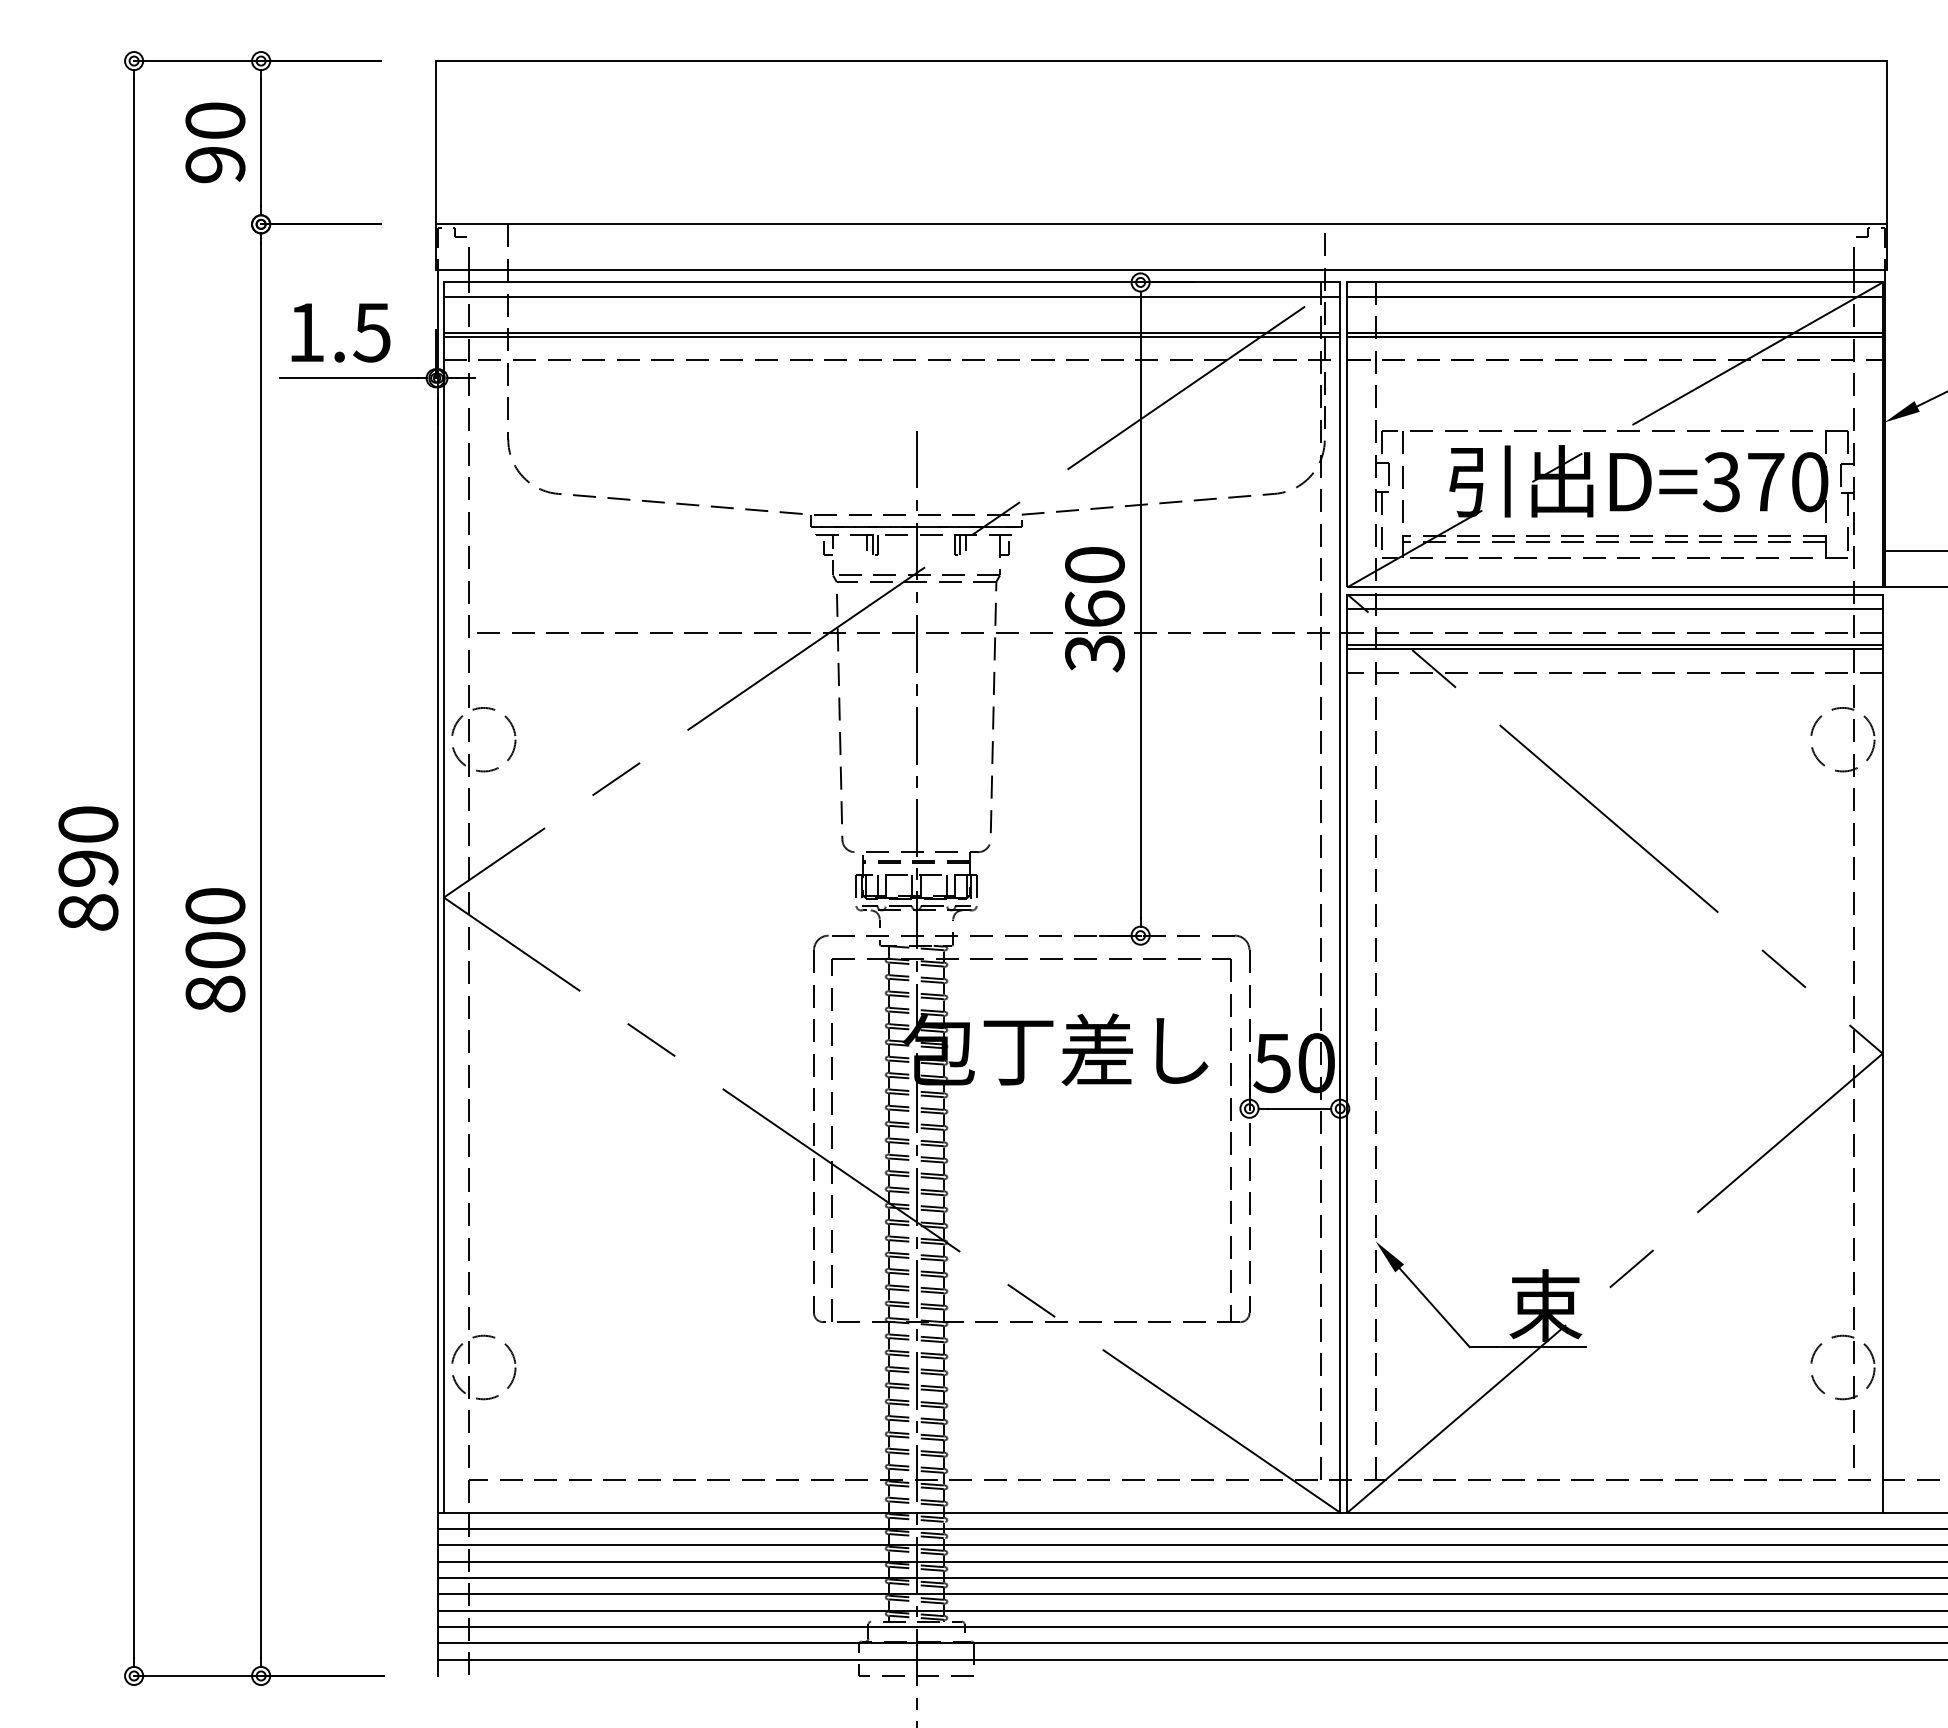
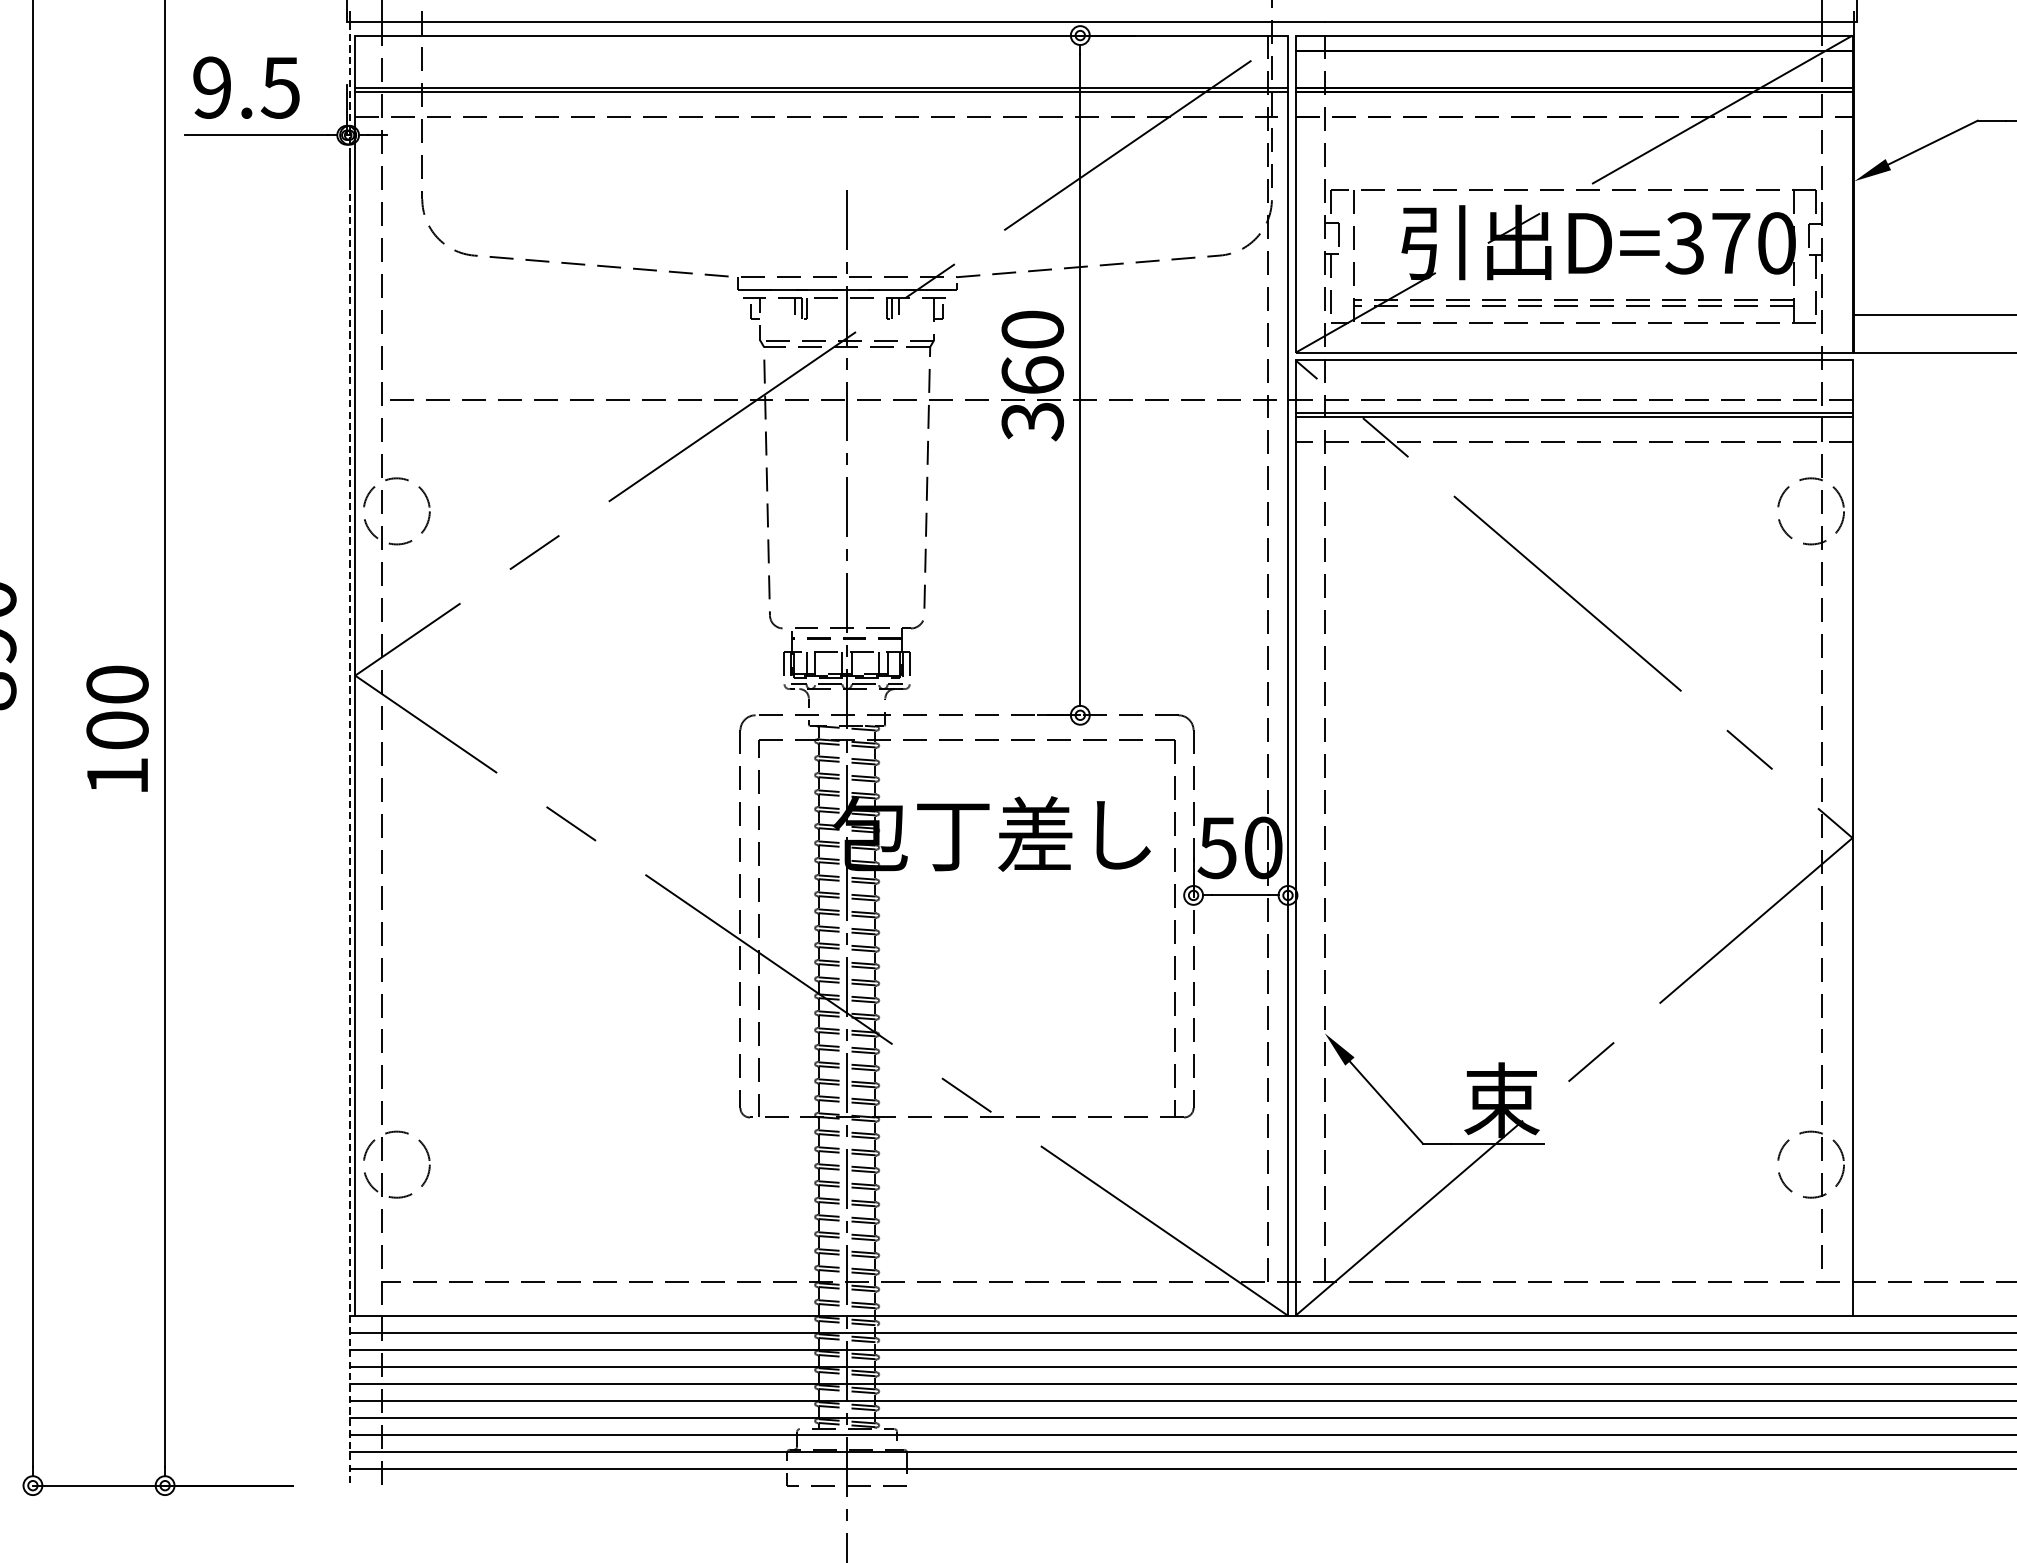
line: (891, 296) -> (821, 50), removed
text: (306, 332) -> (212, 87), 1.5 -> 9.5
line: (1614, 609) -> (1573, 375), removed
line: (438, 973) -> (349, 754), solid -> dashed
text: (215, 993) -> (117, 775), 800 -> 100

